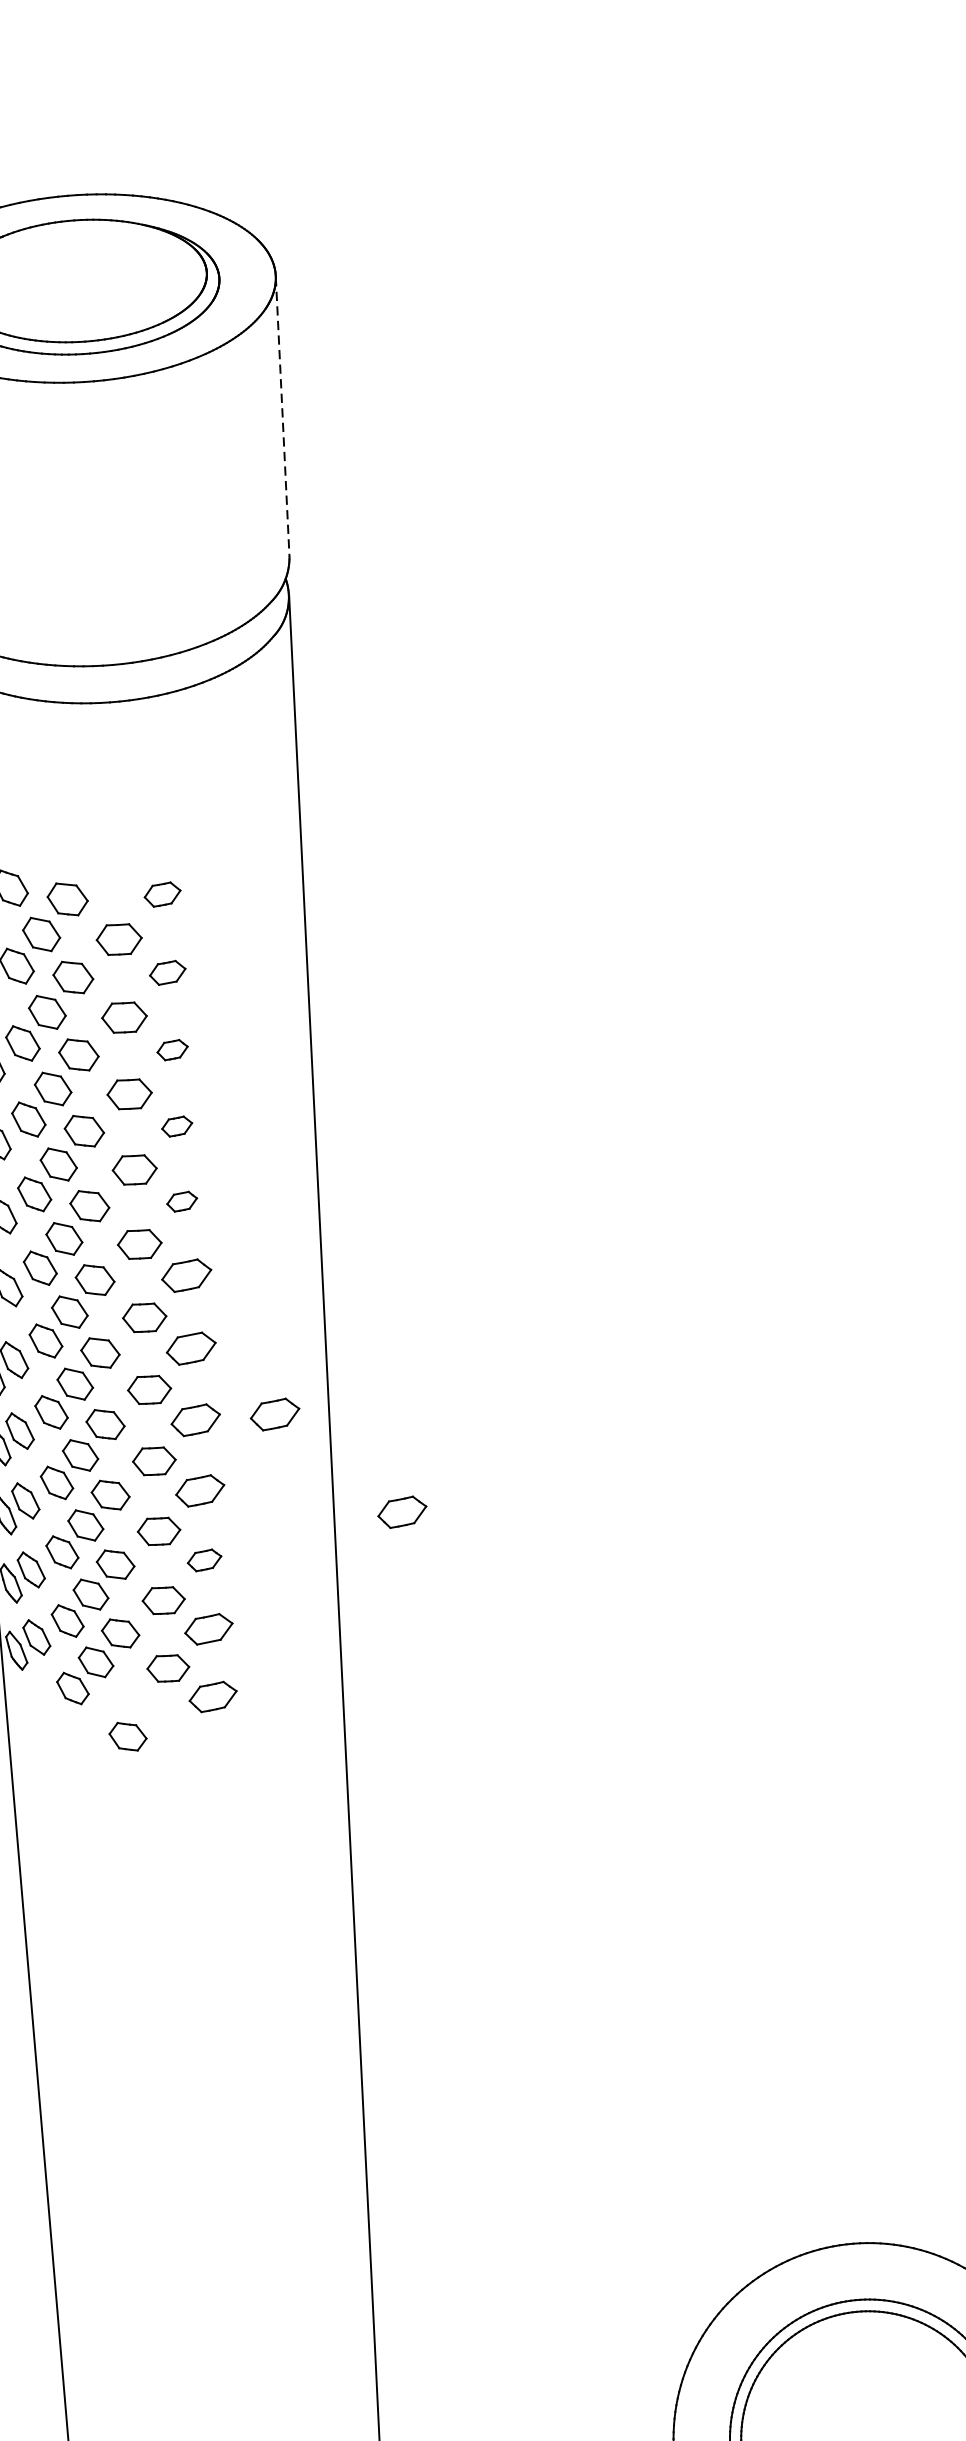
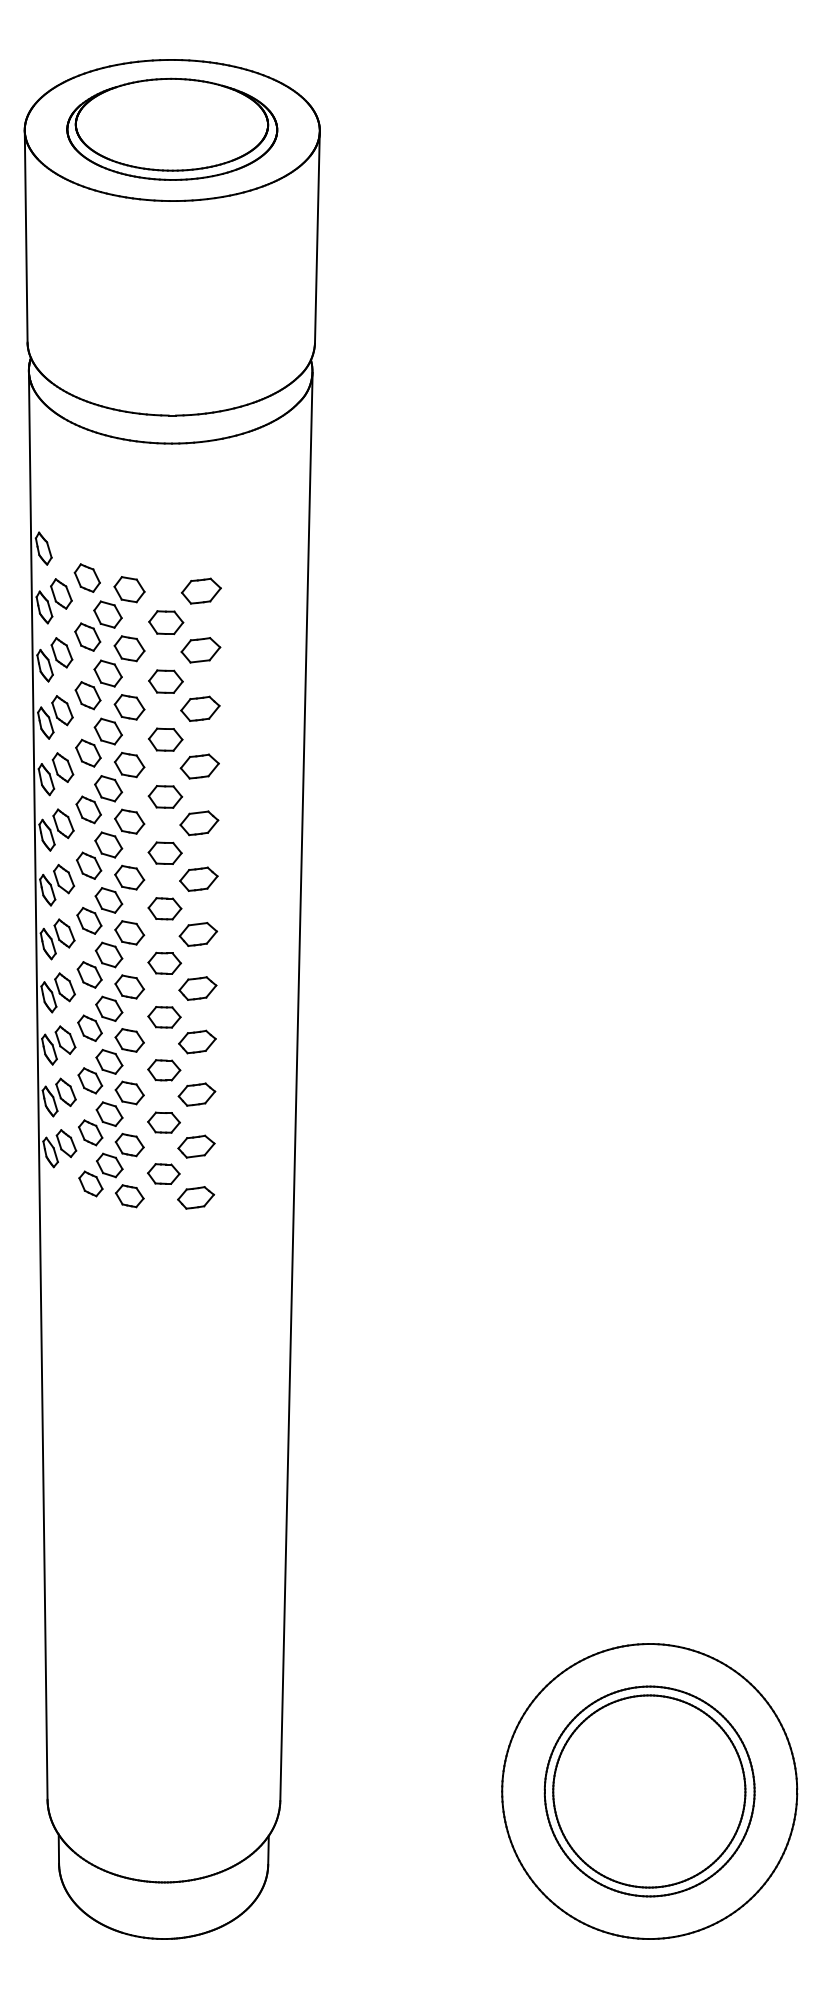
line: (282, 417) -> (317, 238), dashed -> solid
part: (161, 893) -> (200, 590), size x1.43
part: (167, 973) -> (200, 650), size x1.43
part: (172, 1049) -> (200, 708), size x1.67
part: (176, 1126) -> (199, 766), size x1.67
part: (182, 1201) -> (199, 823), size x1.67
part: (274, 1414) -> (257, 988), removed
part: (402, 1511) -> (348, 1068), removed
part: (204, 1560) -> (196, 1094), size x1.43
part: (127, 1737) -> (129, 1196), moved

